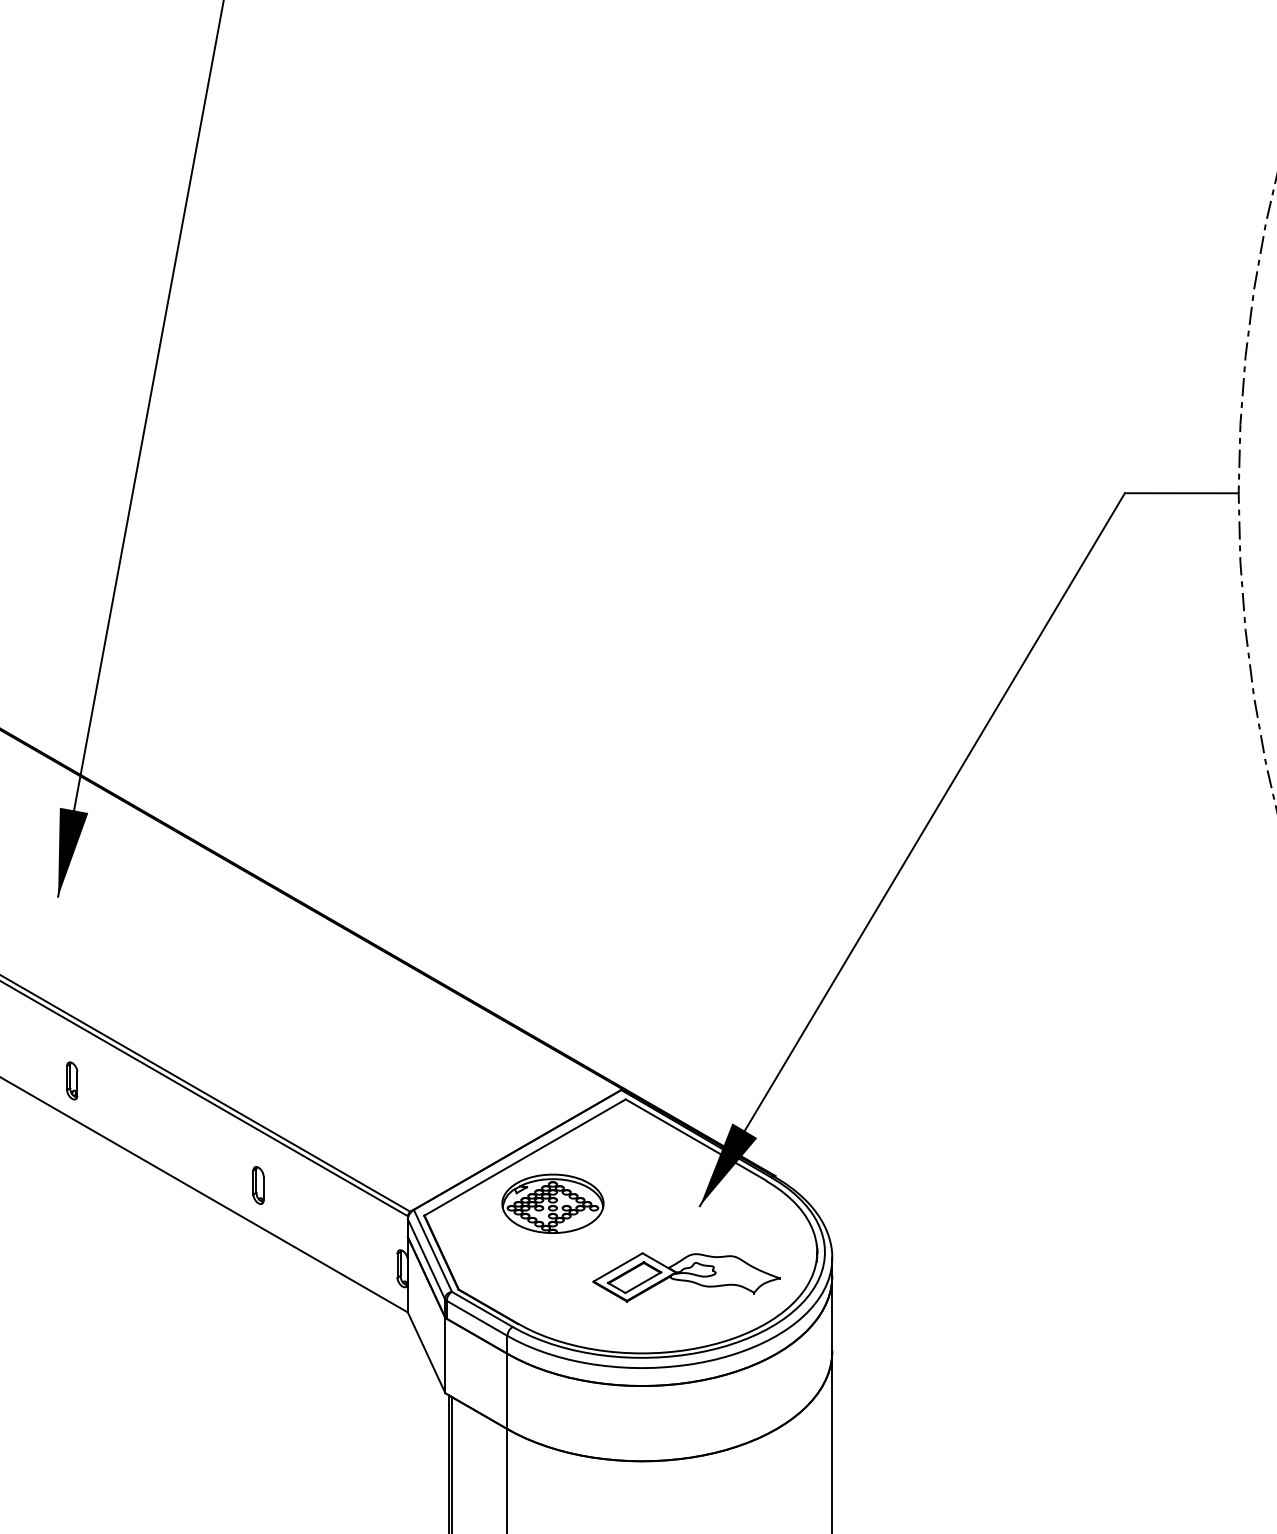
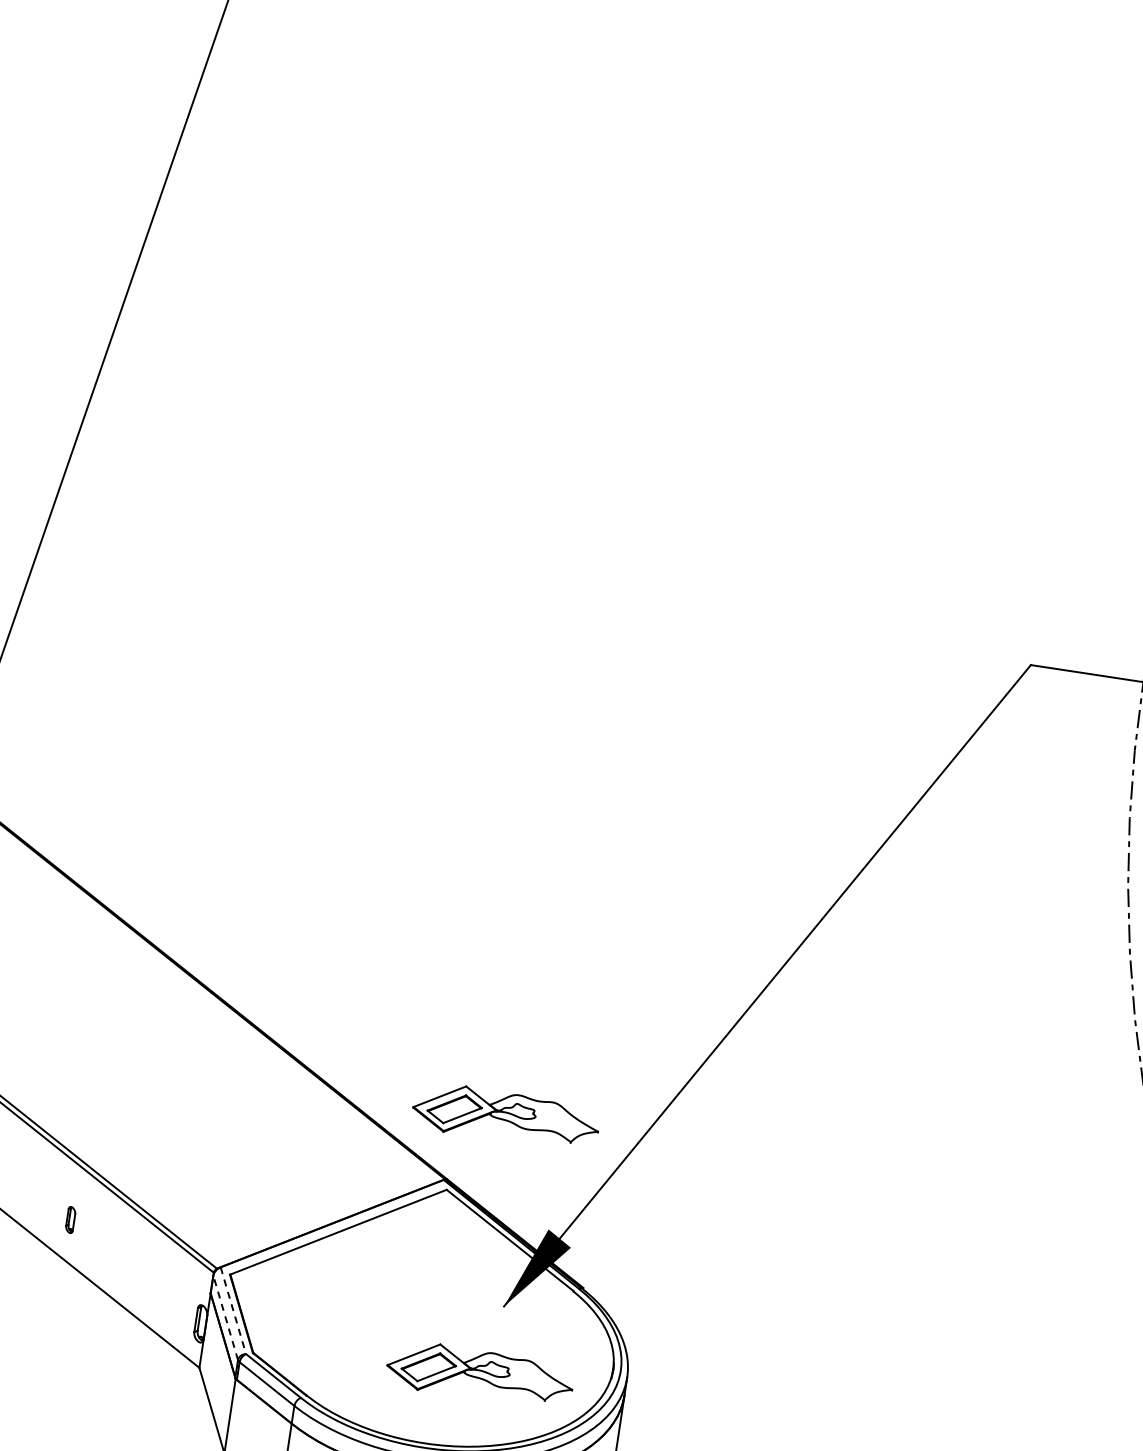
part: (673, 1018) -> (506, 1116), added
part: (258, 1185) -> (70, 1220), size x0.7
part: (552, 1203) -> (358, 1281), removed
line: (433, 1251) -> (233, 1311), solid -> dashed
line: (426, 1259) -> (225, 1318), solid -> dashed

